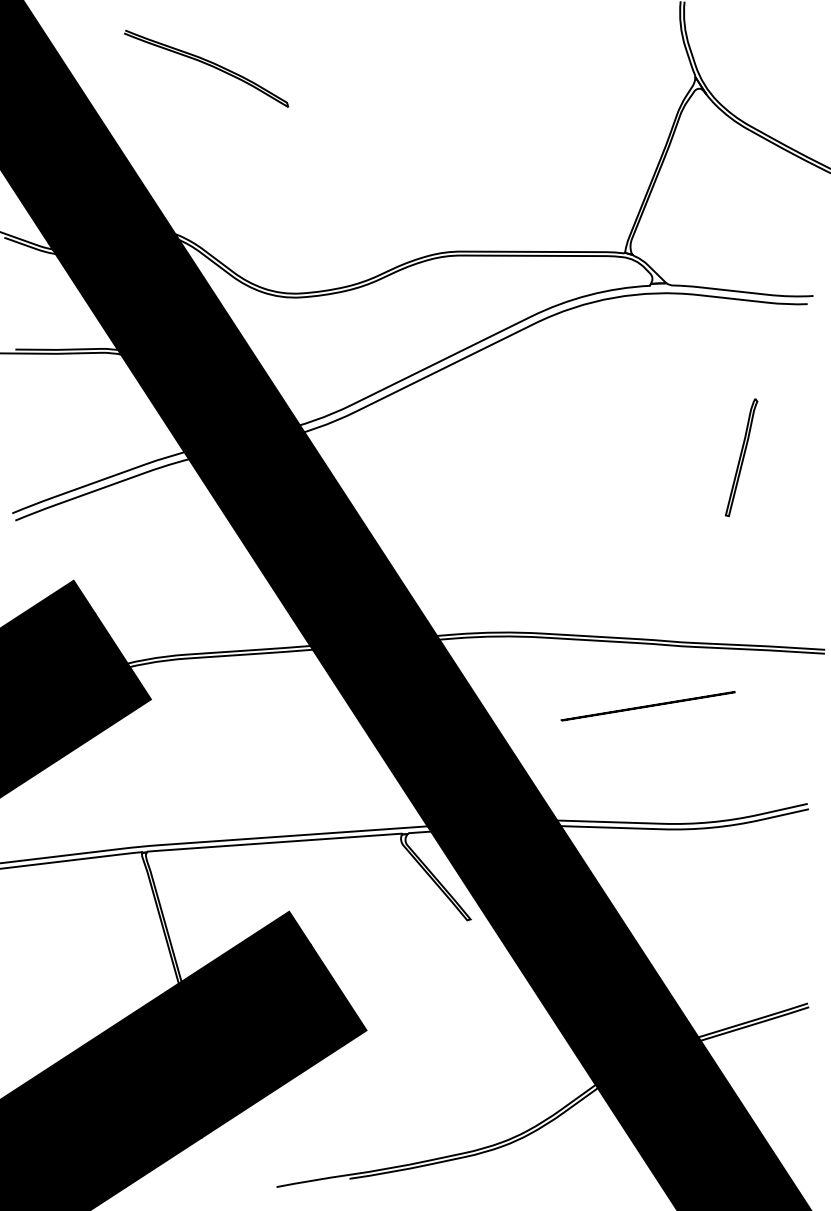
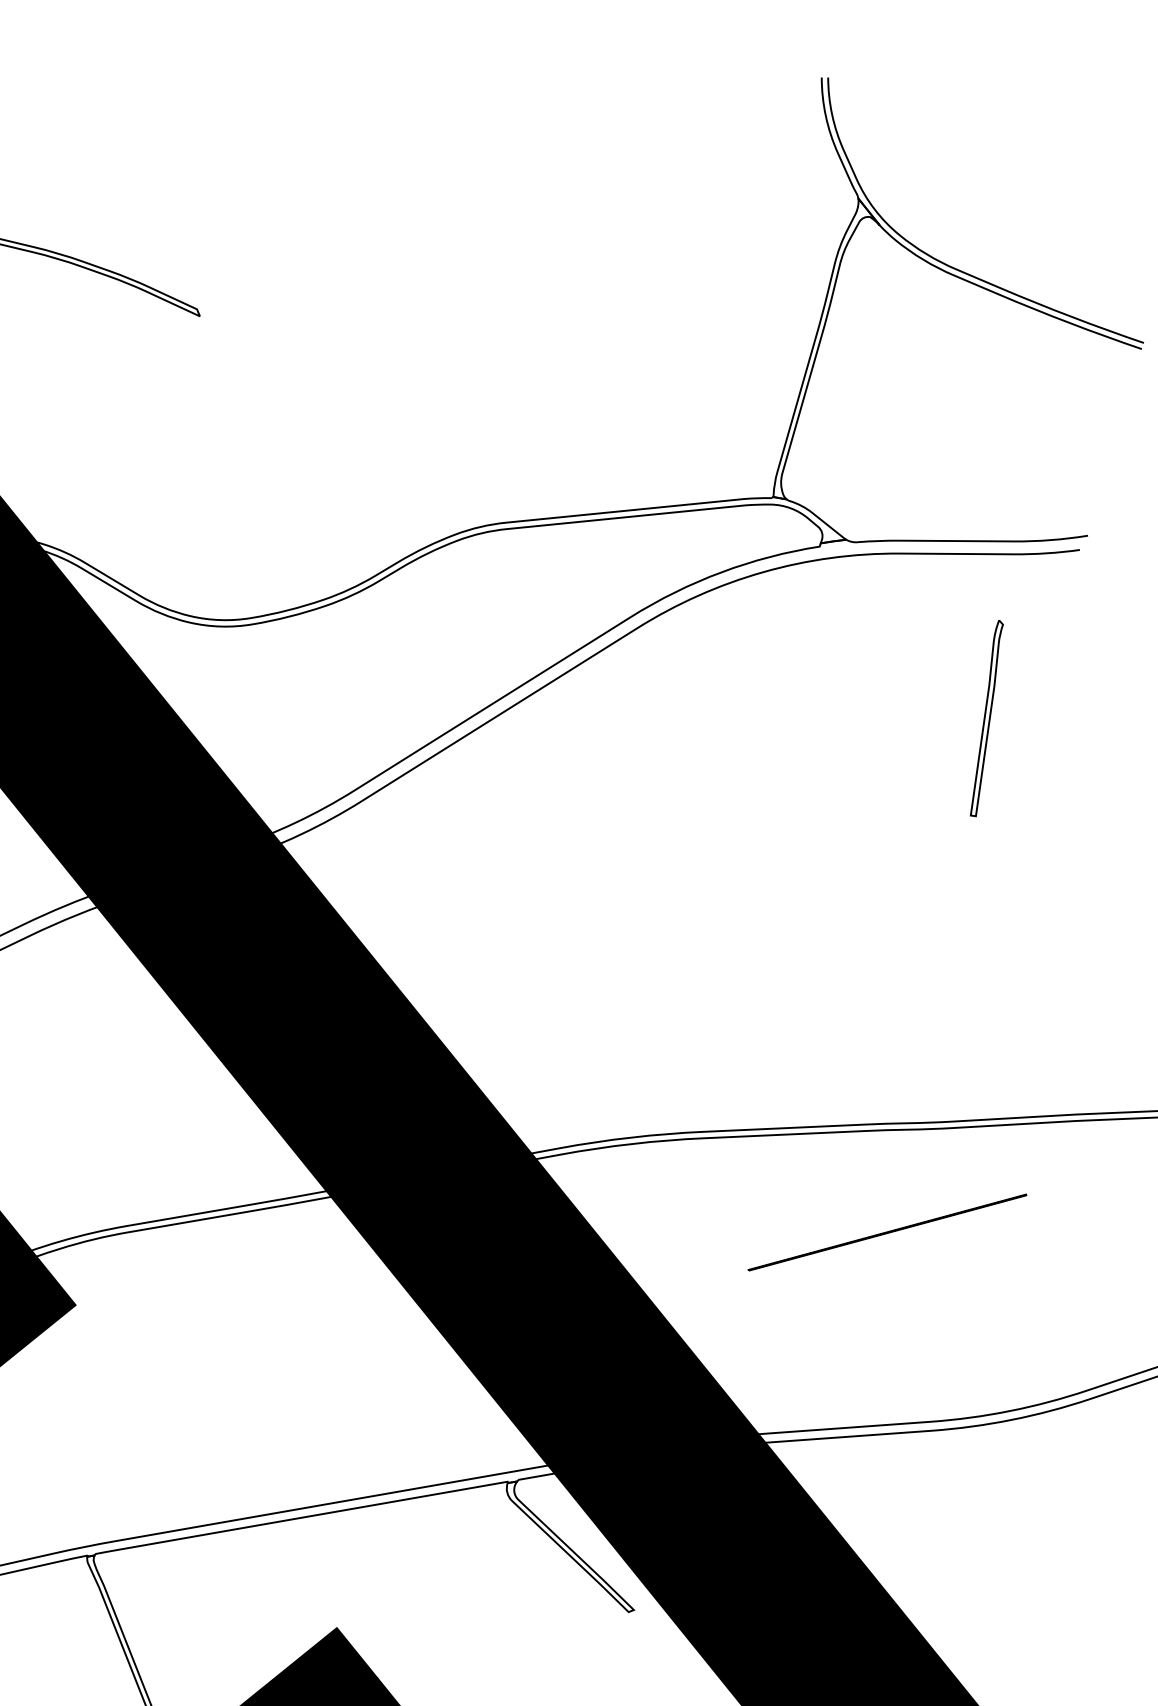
part: (741, 457) -> (986, 718), moved

